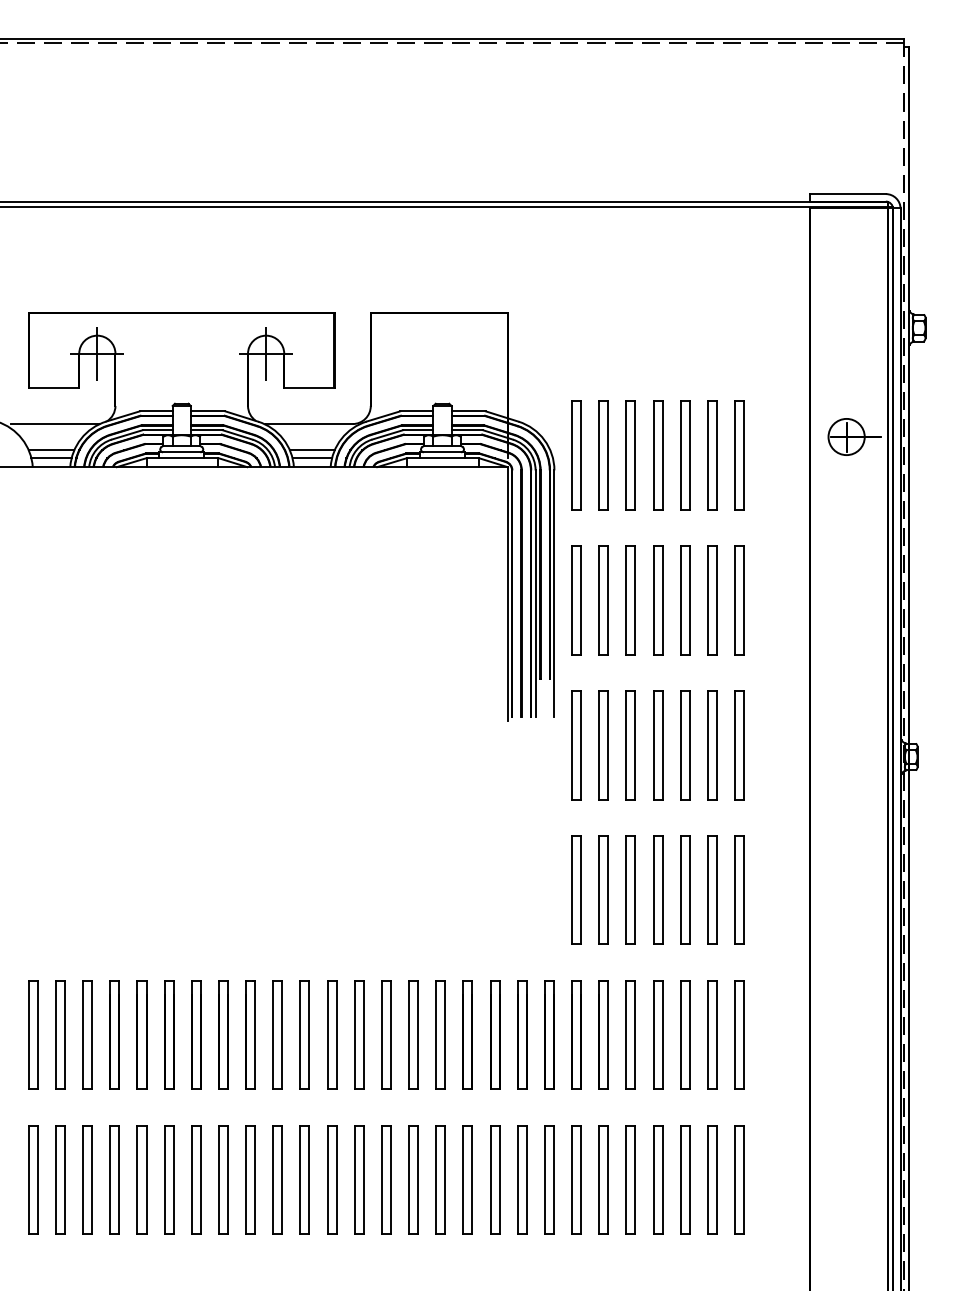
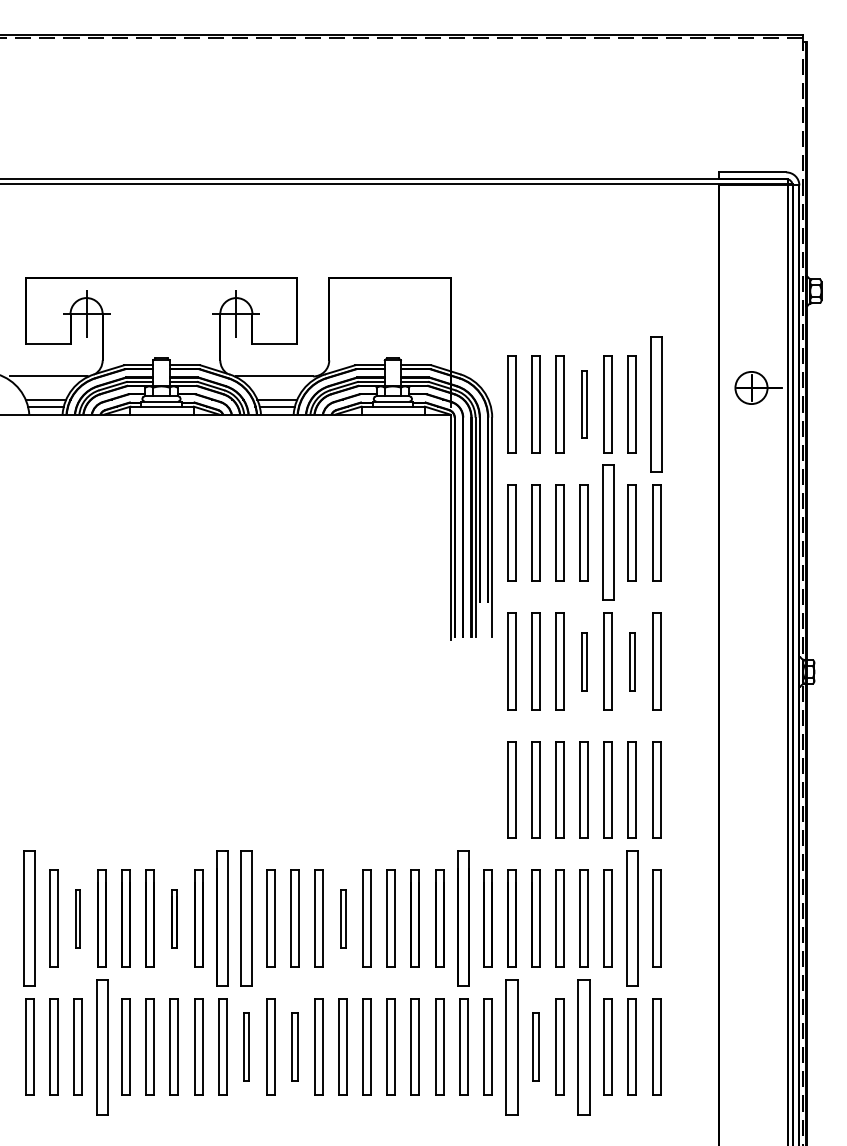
part: (658, 455) -> (584, 404), size x0.7
part: (739, 455) -> (656, 404), size x1.4
part: (685, 600) -> (608, 533), size x1.4
part: (658, 745) -> (584, 661), size x0.6
part: (712, 745) -> (632, 661), size x0.6
part: (33, 1034) -> (29, 918), size x1.4
part: (87, 1034) -> (77, 918), size x0.6
part: (196, 1034) -> (174, 918), size x0.6
part: (250, 1034) -> (222, 918), size x1.4
part: (277, 1034) -> (246, 918), size x1.4
part: (386, 1034) -> (343, 918), size x0.6
part: (522, 1034) -> (463, 918), size x1.4
part: (712, 1034) -> (632, 918), size x1.4
part: (114, 1179) -> (101, 1046), size x1.4
part: (277, 1179) -> (246, 1046), size x0.7
part: (332, 1179) -> (295, 1046), size x0.7
part: (576, 1179) -> (511, 1046), size x1.4
part: (603, 1179) -> (535, 1046), size x0.7
part: (658, 1179) -> (584, 1046), size x1.4

